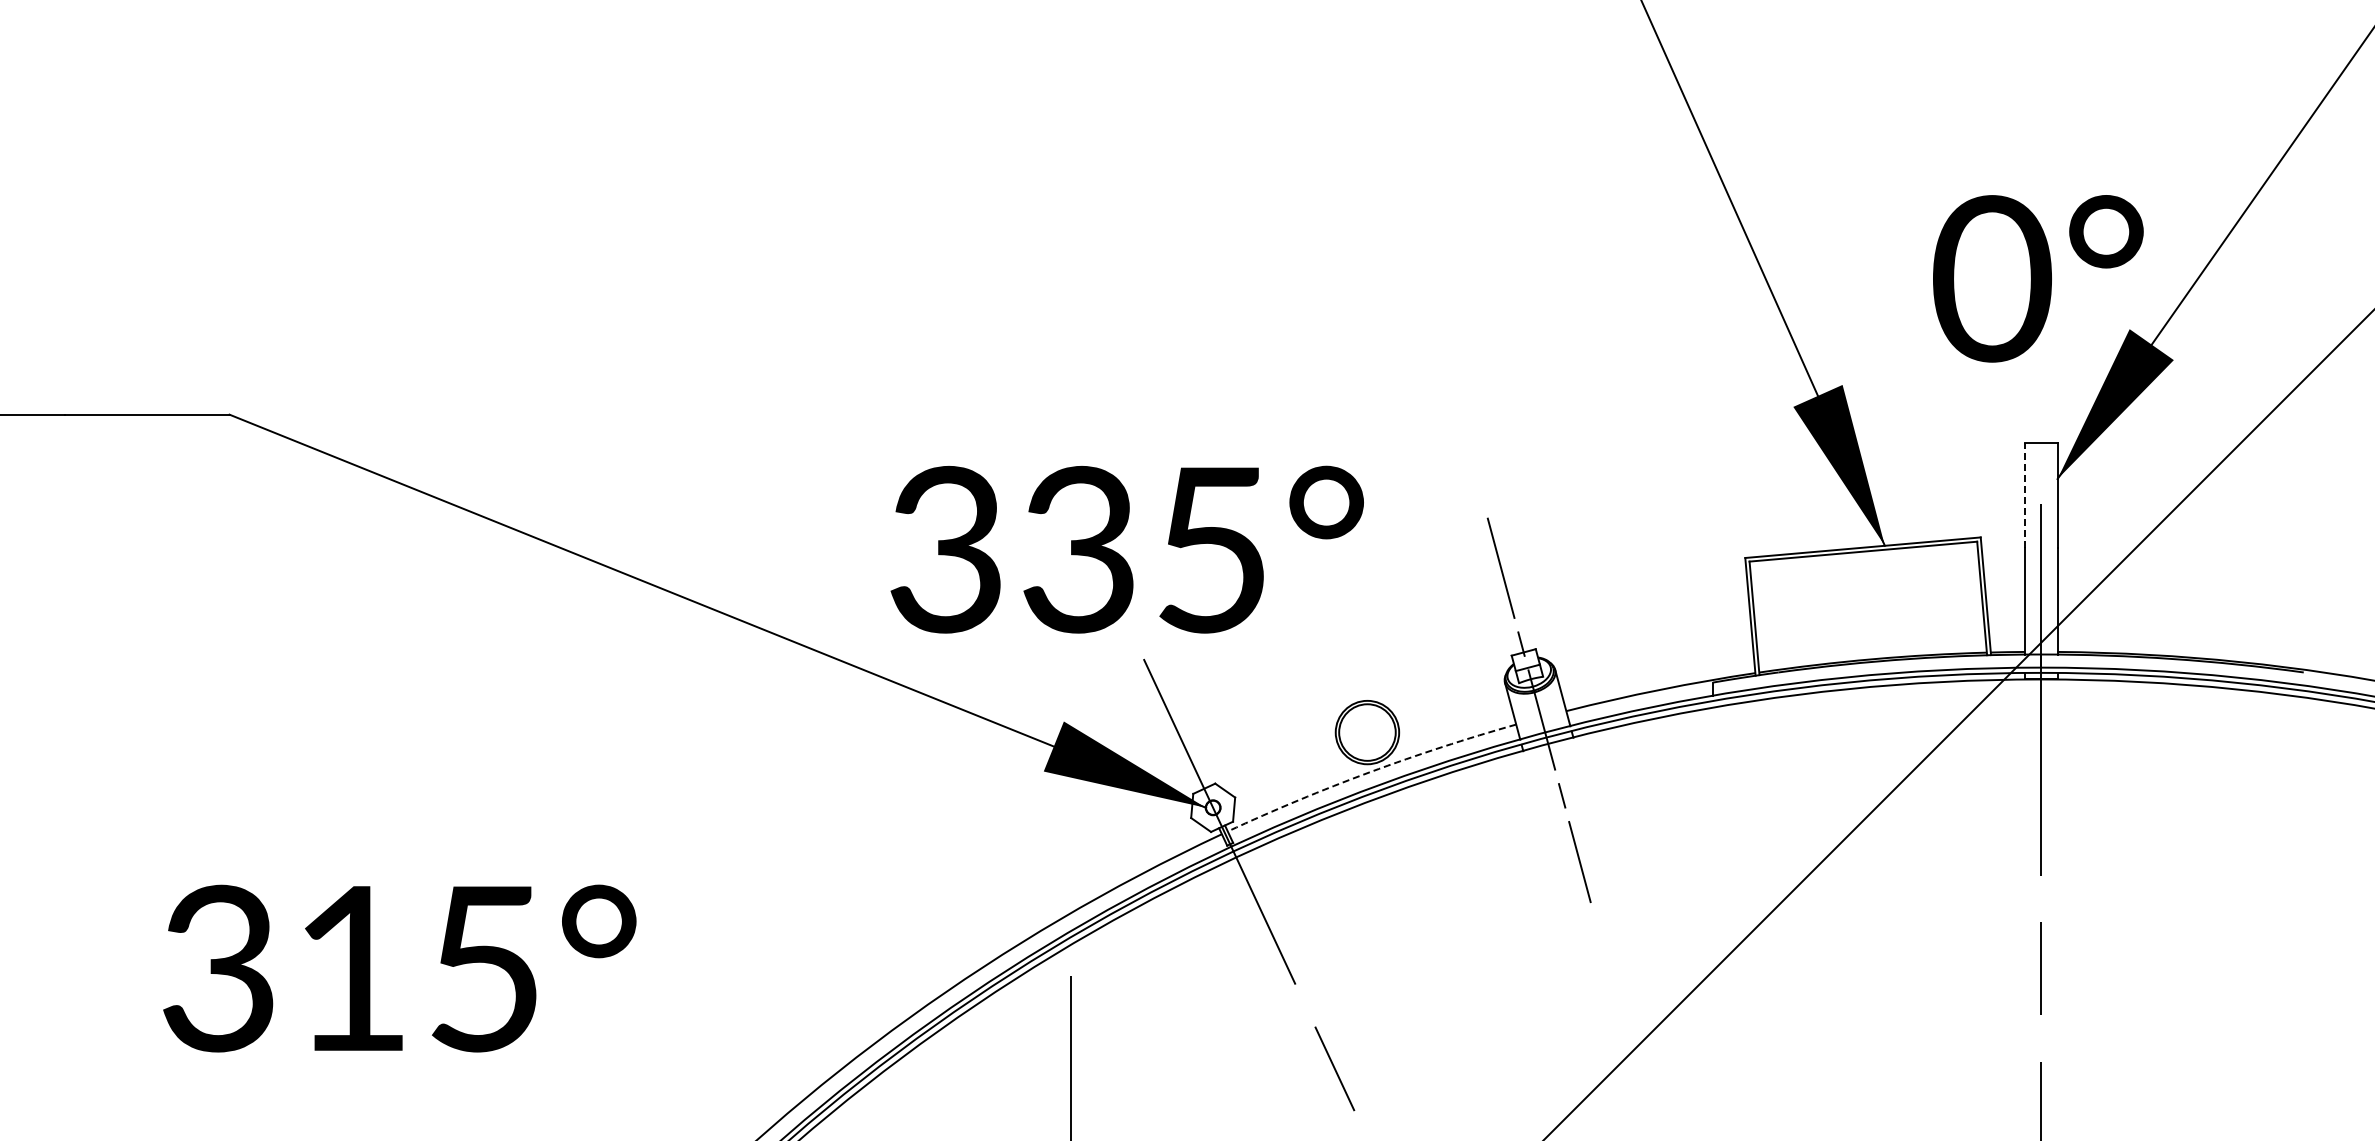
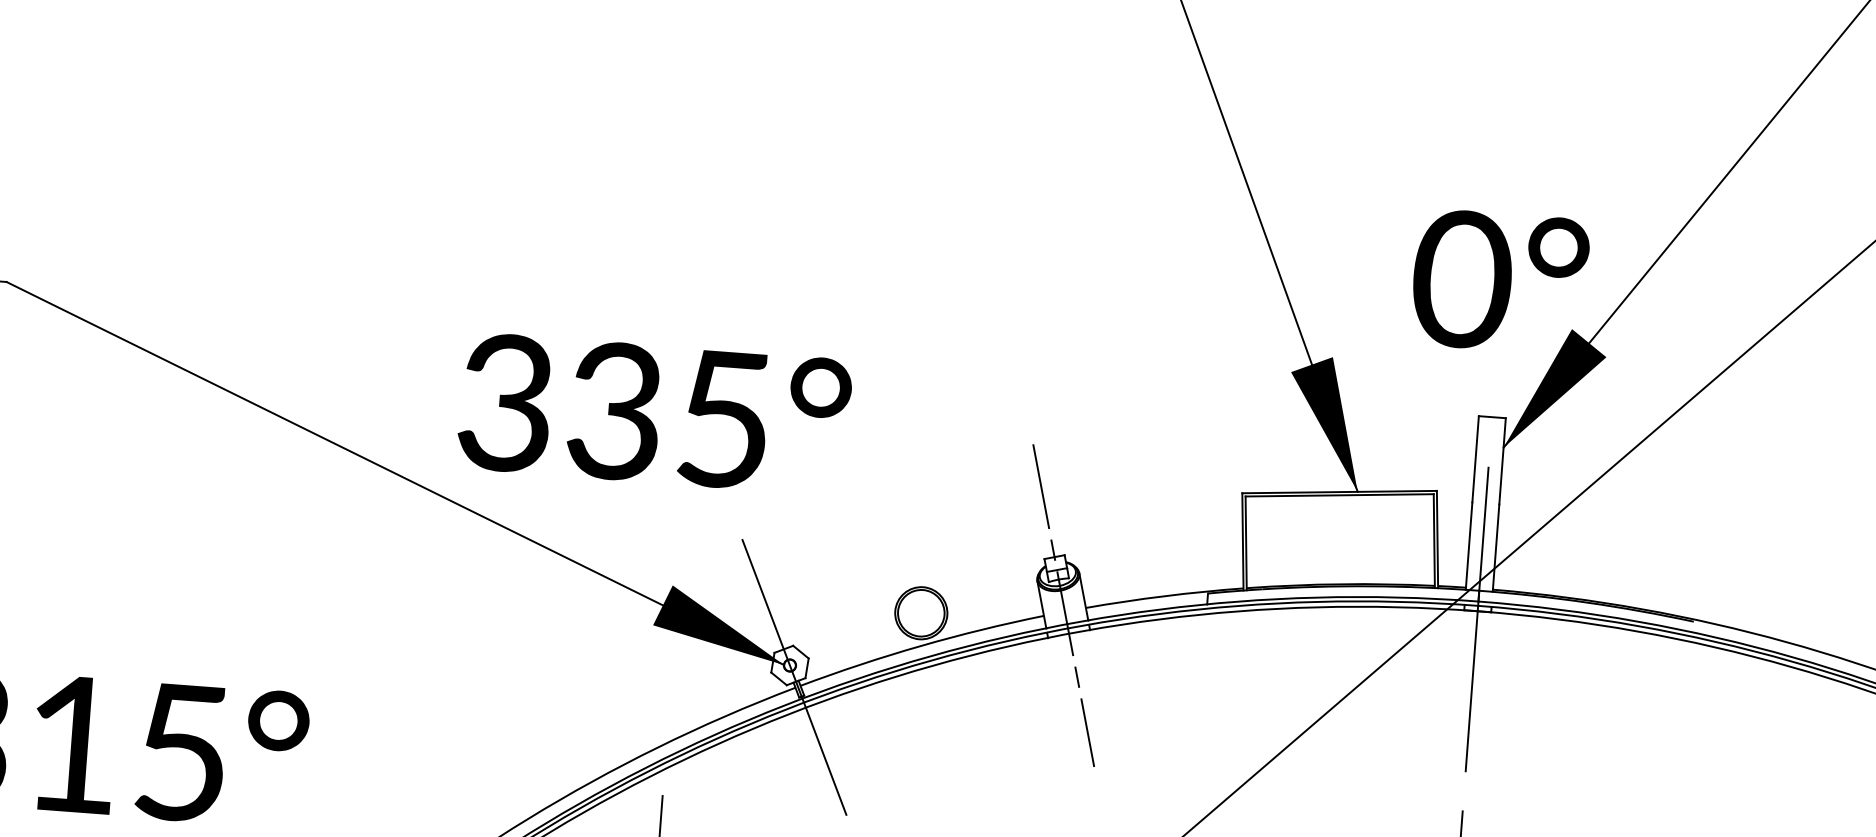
line: (2024, 495) -> (1475, 459), dashed -> solid
text: (1126, 549) -> (653, 413), moved
arc: (1369, 772) -> (920, 646), dashed -> solid

